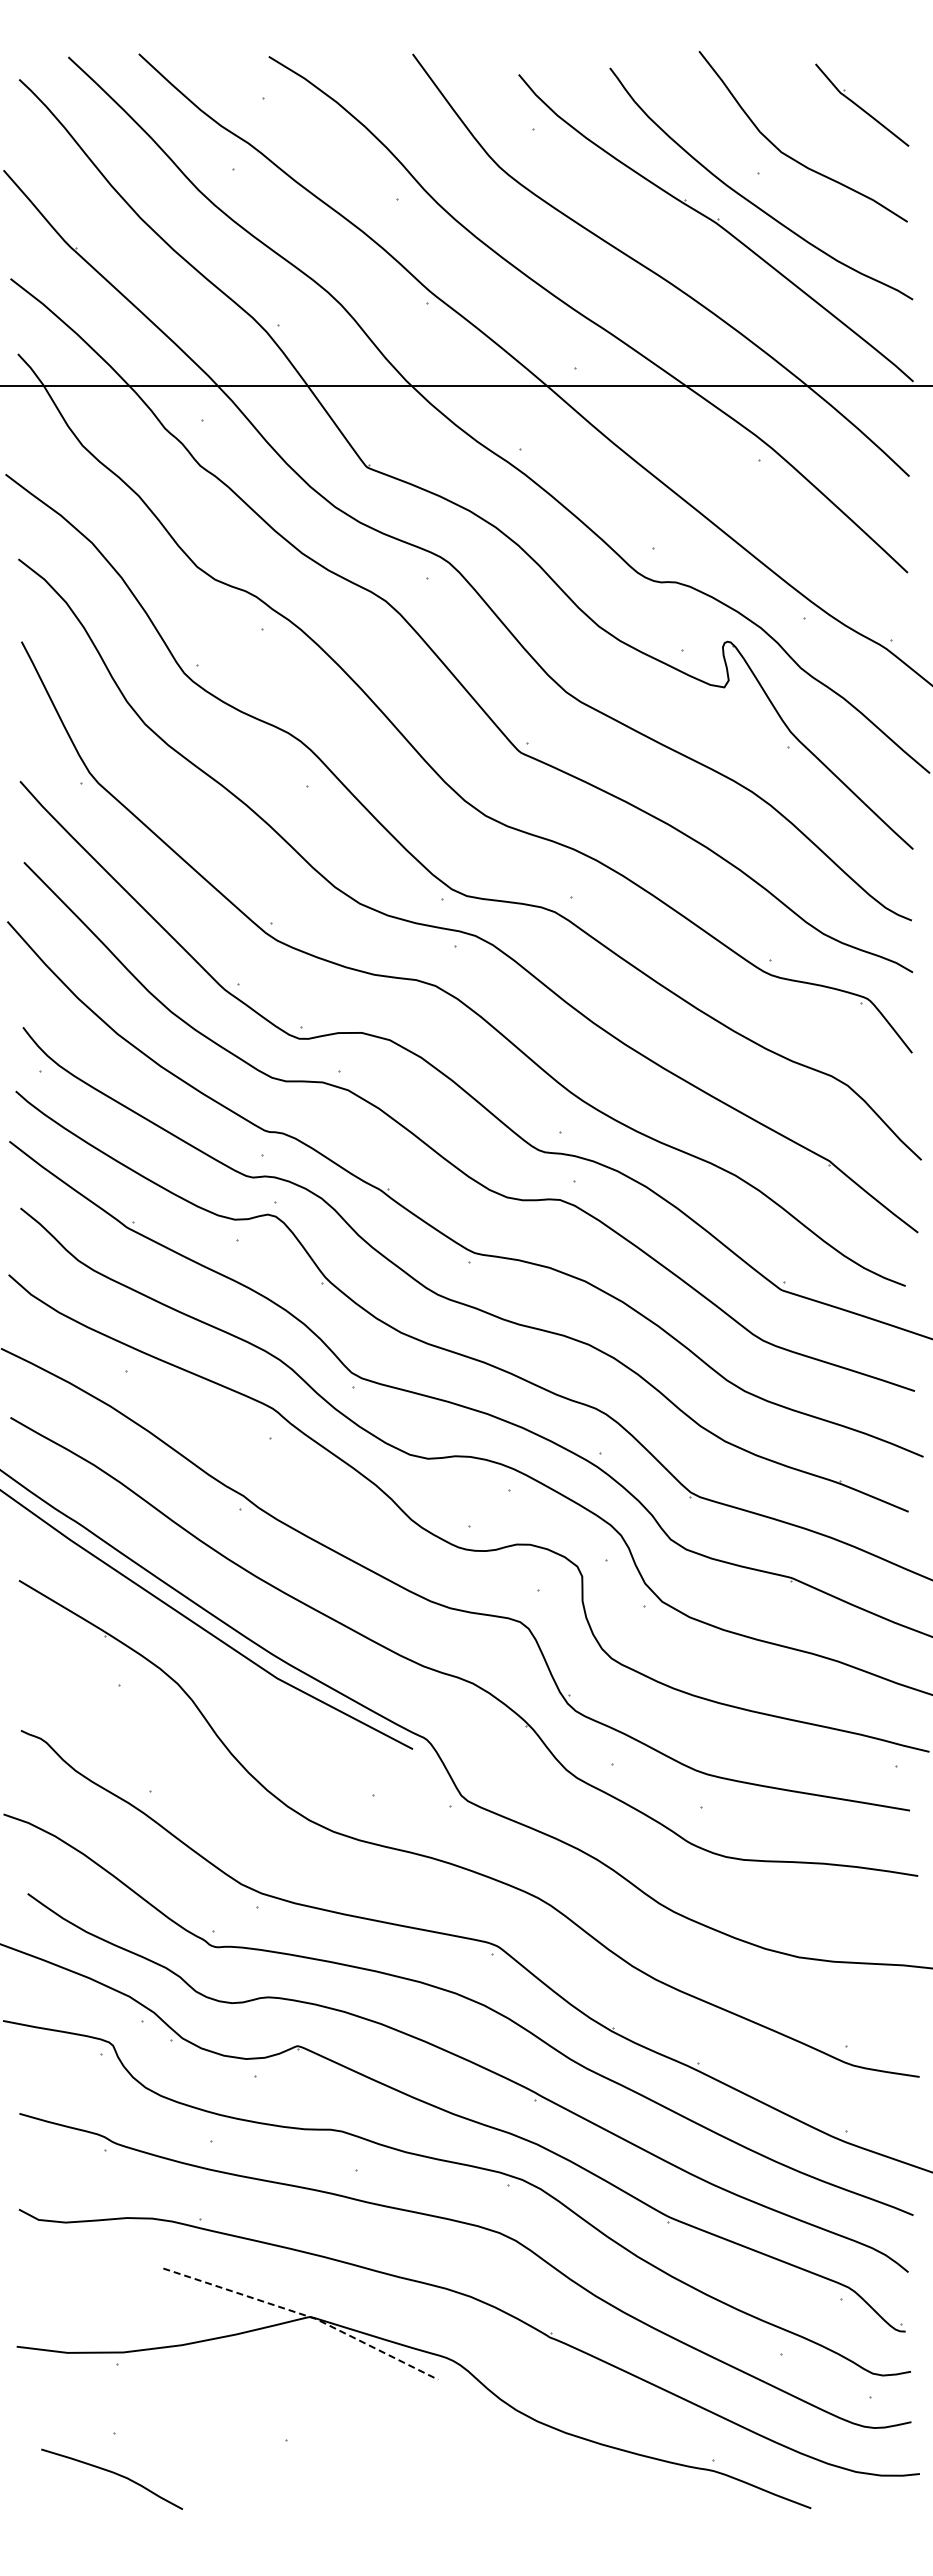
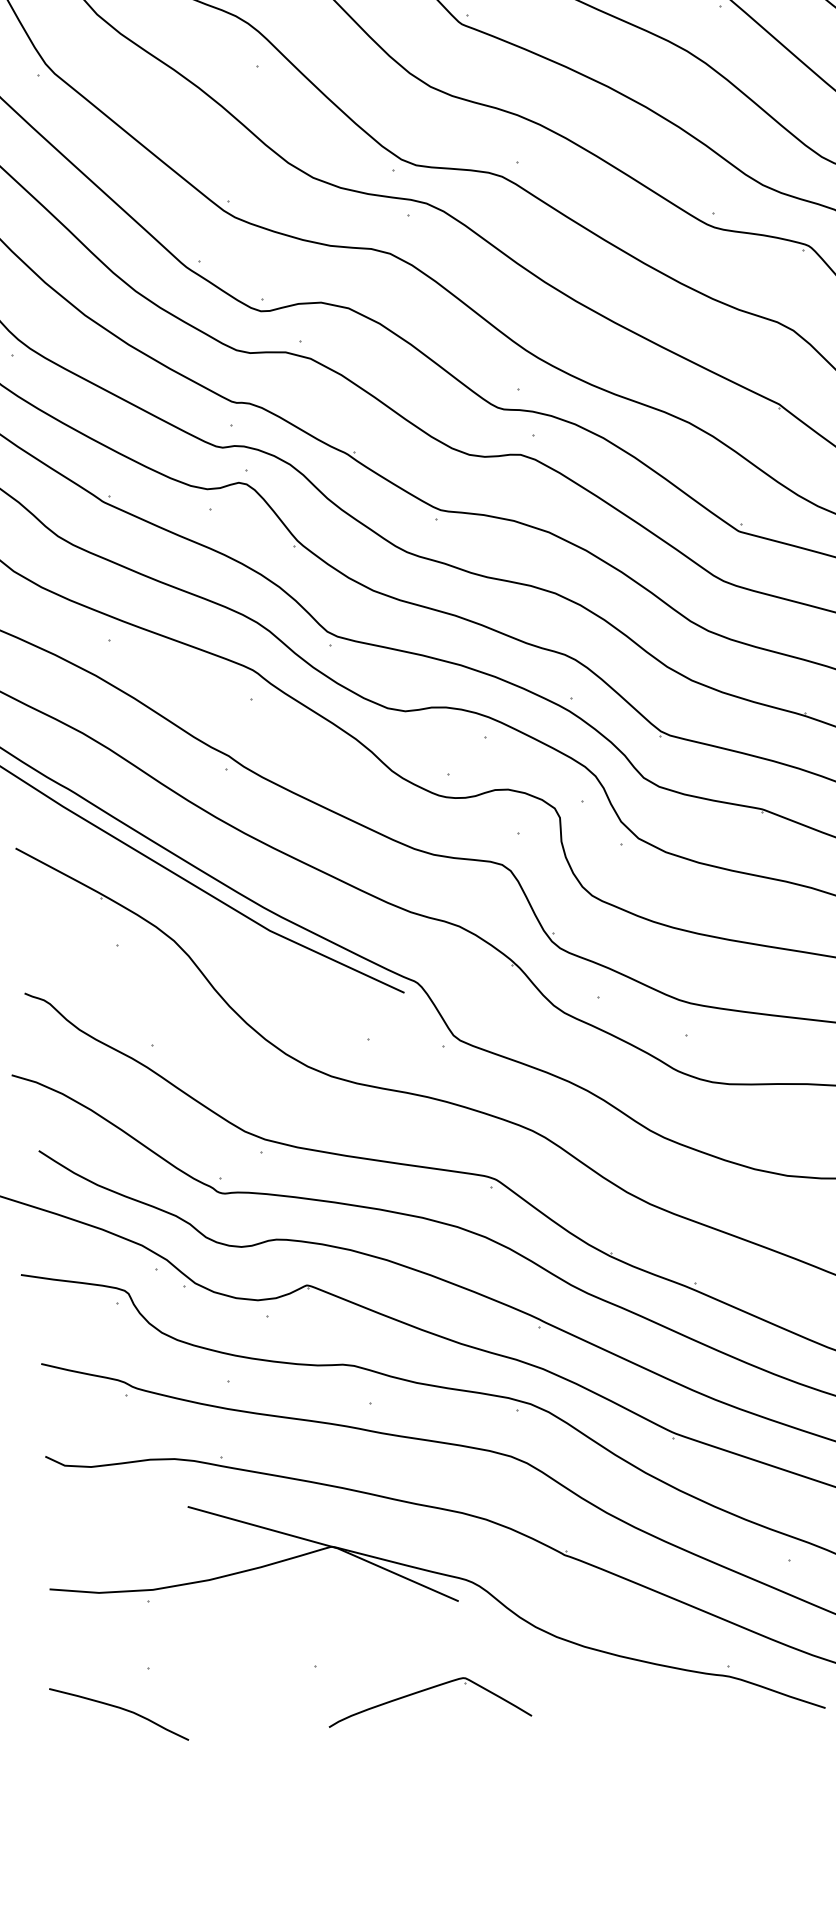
line: (305, 2315) -> (327, 1545), dashed -> solid
part: (399, 2470) -> (425, 1690), added
curve: (112, 2473) -> (119, 1708), moved

